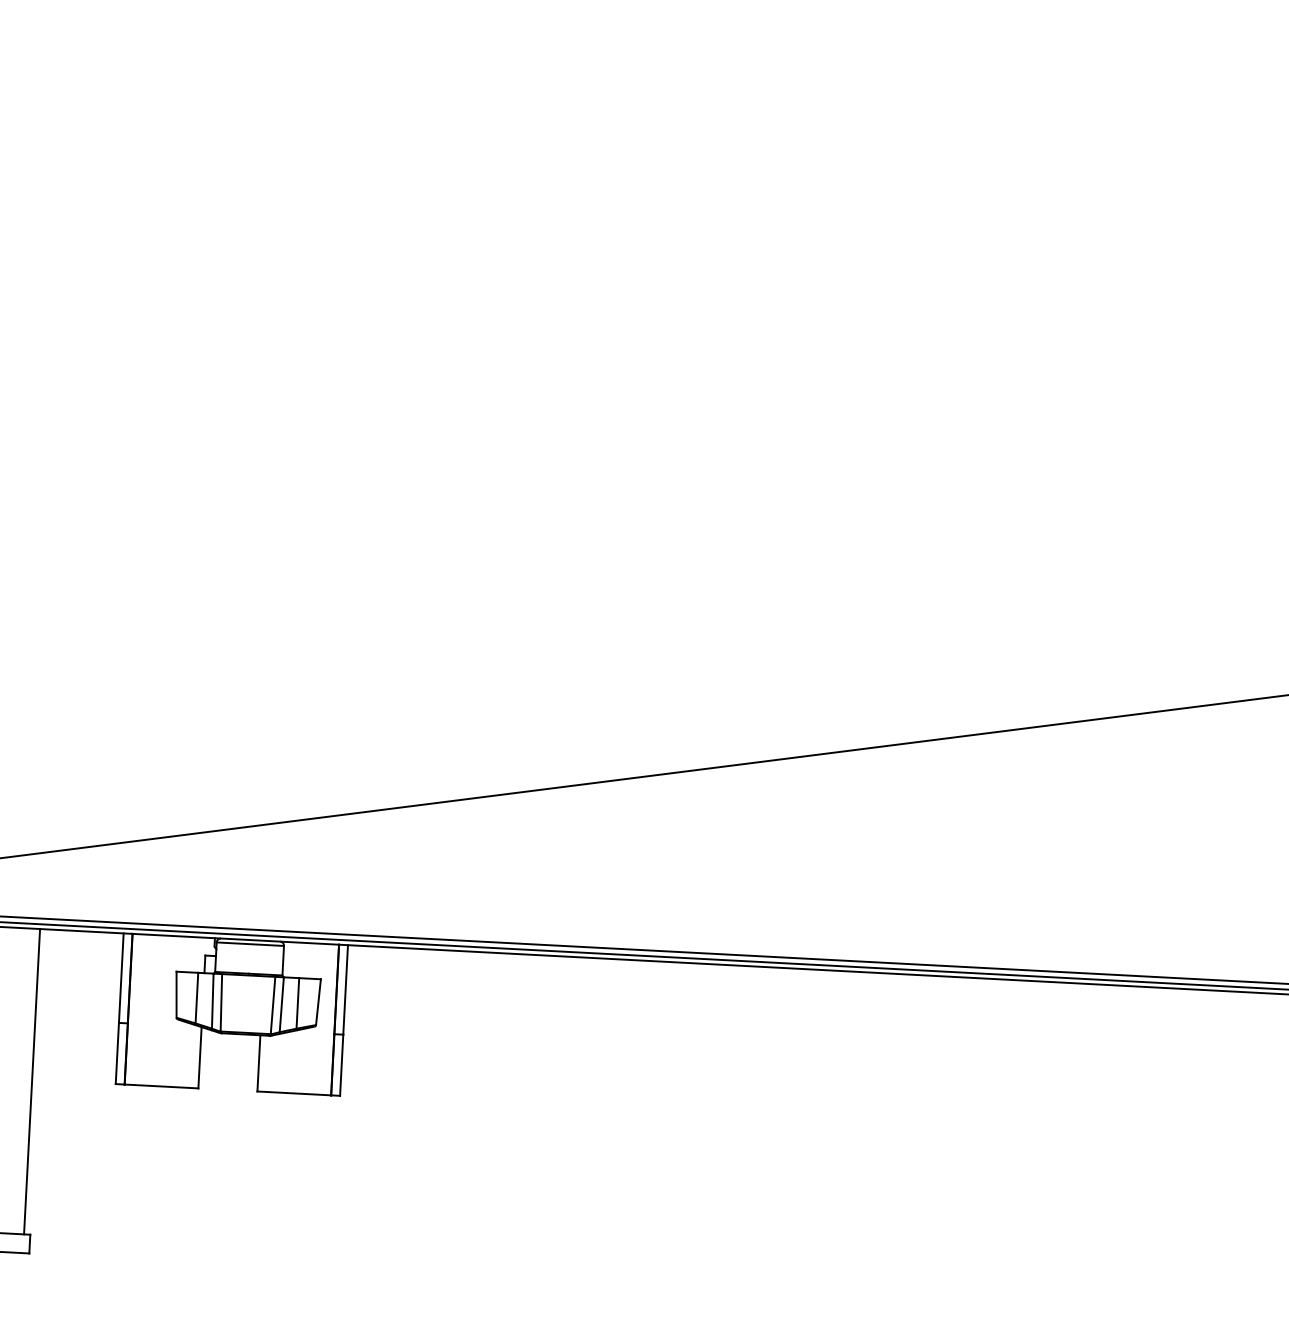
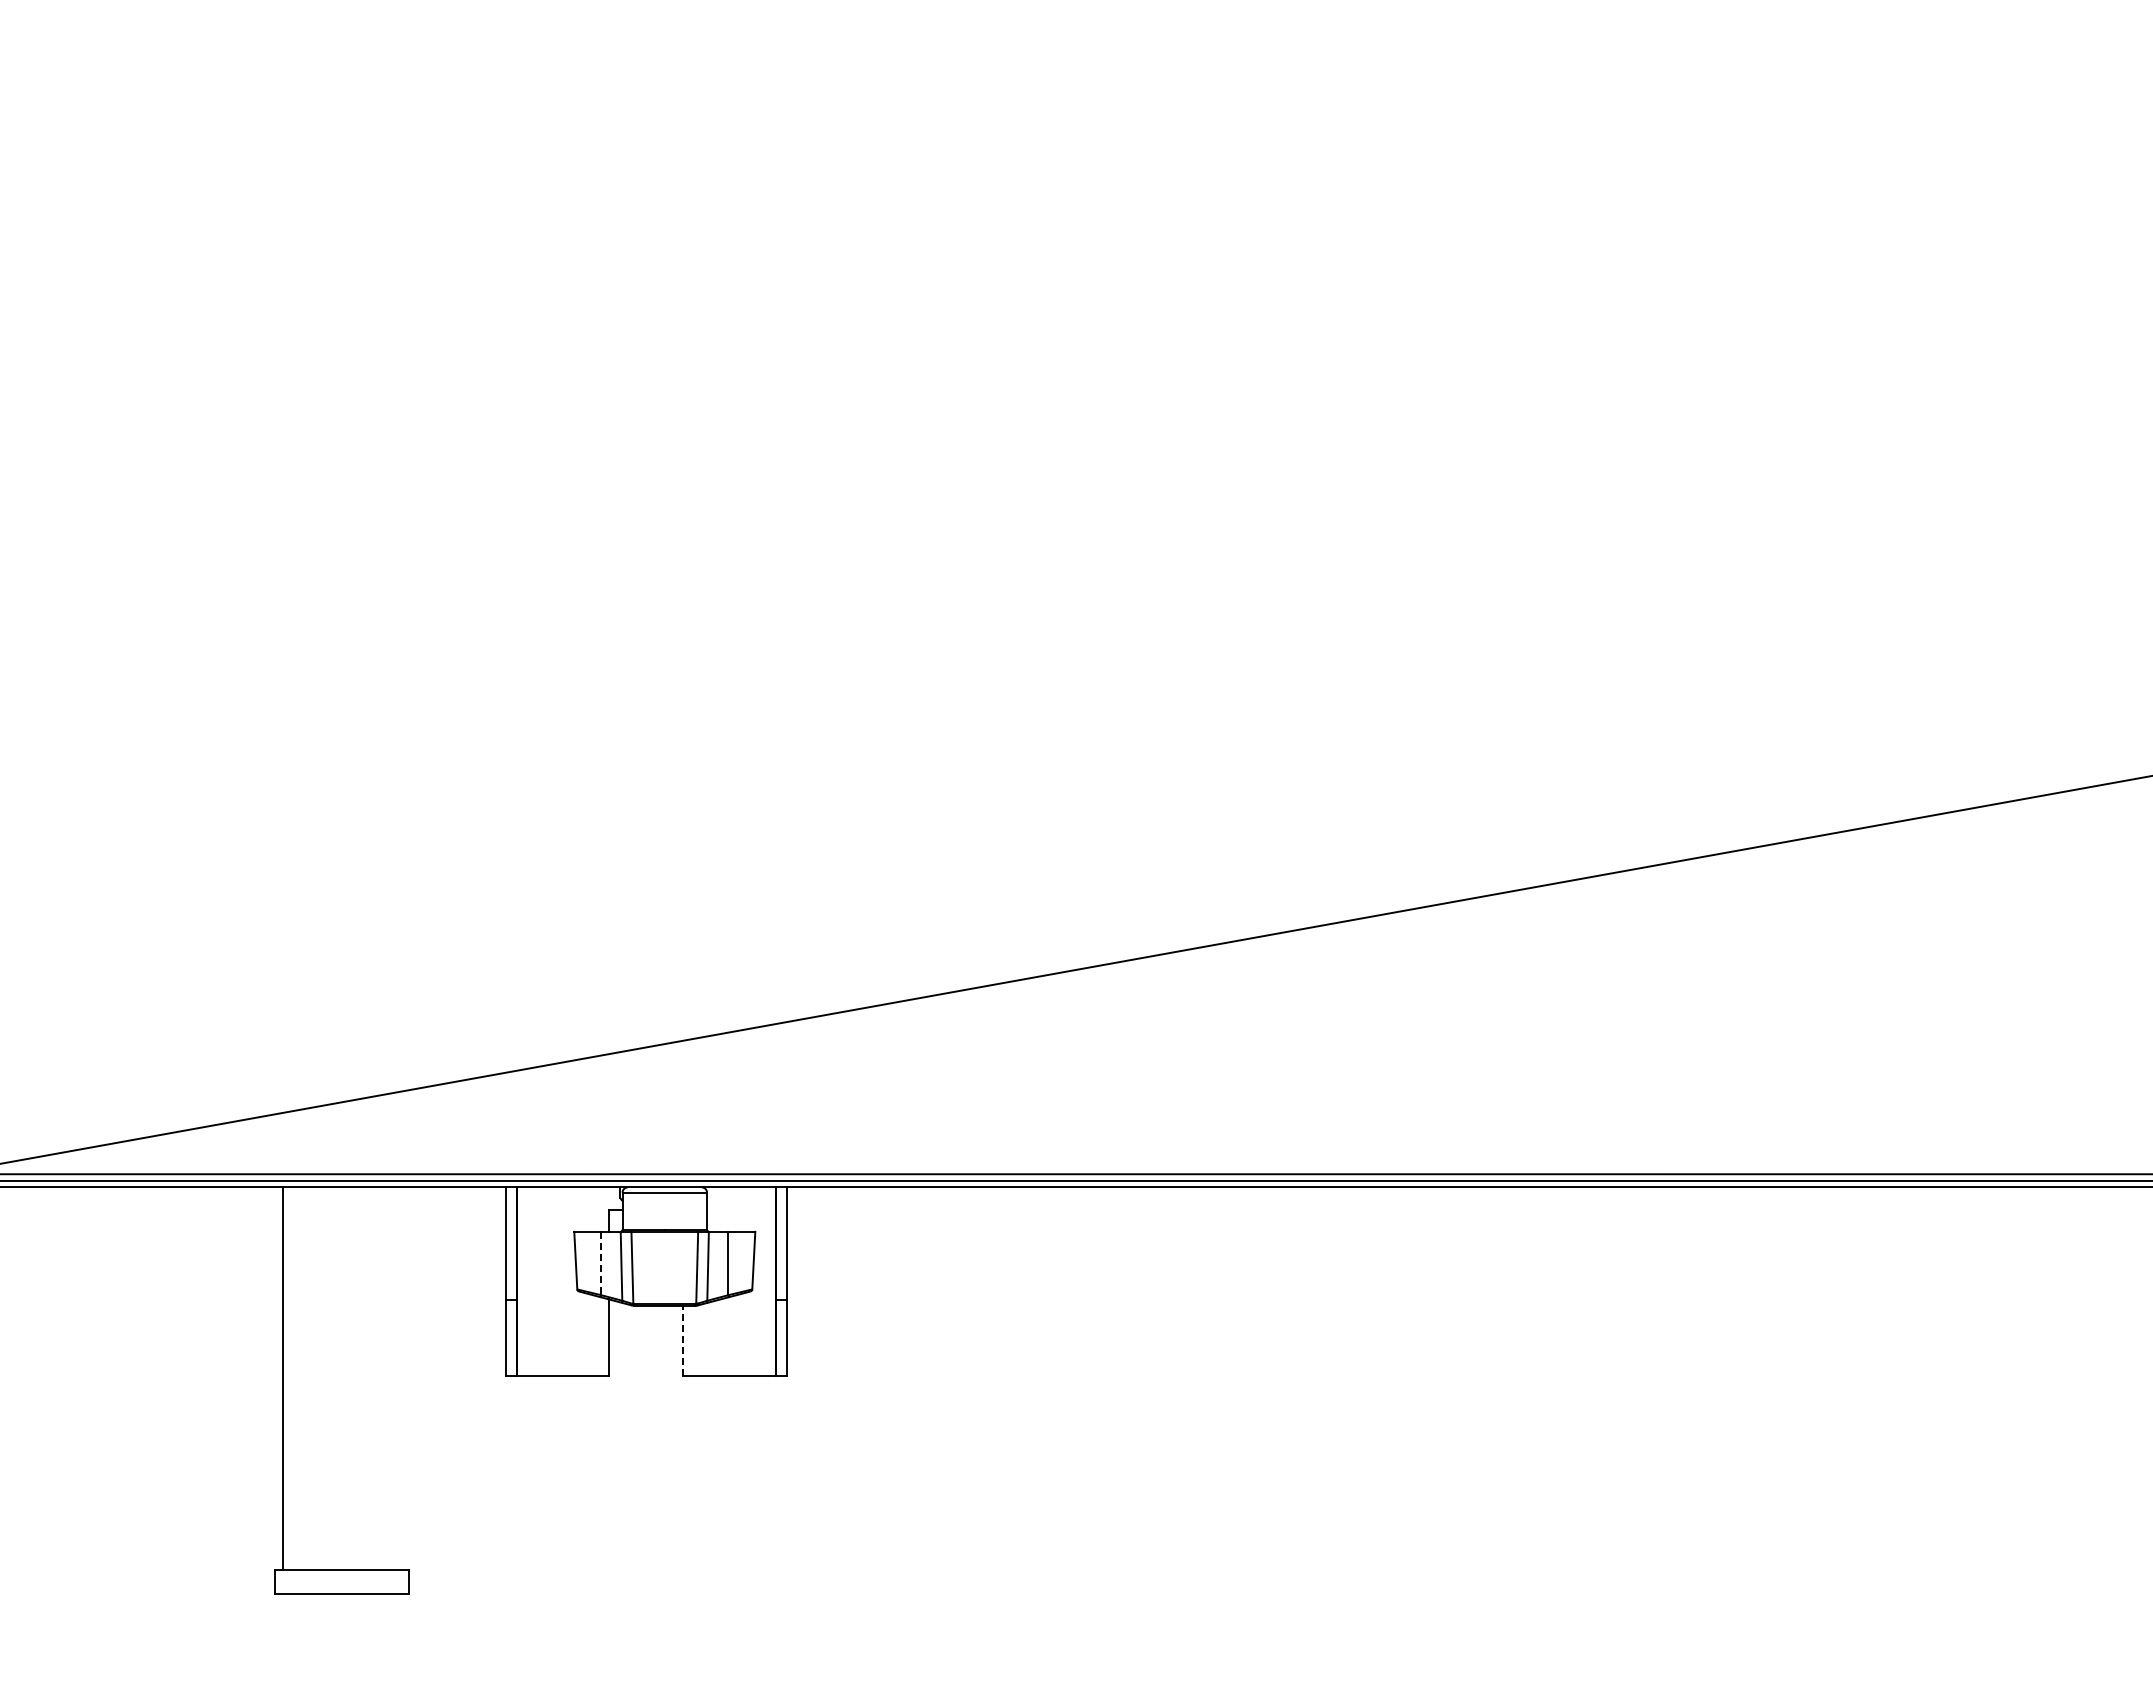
line: (196, 998) -> (601, 1263), solid -> dashed
line: (259, 1062) -> (683, 1340), solid -> dashed
line: (31, 1081) -> (400, 1378), removed

